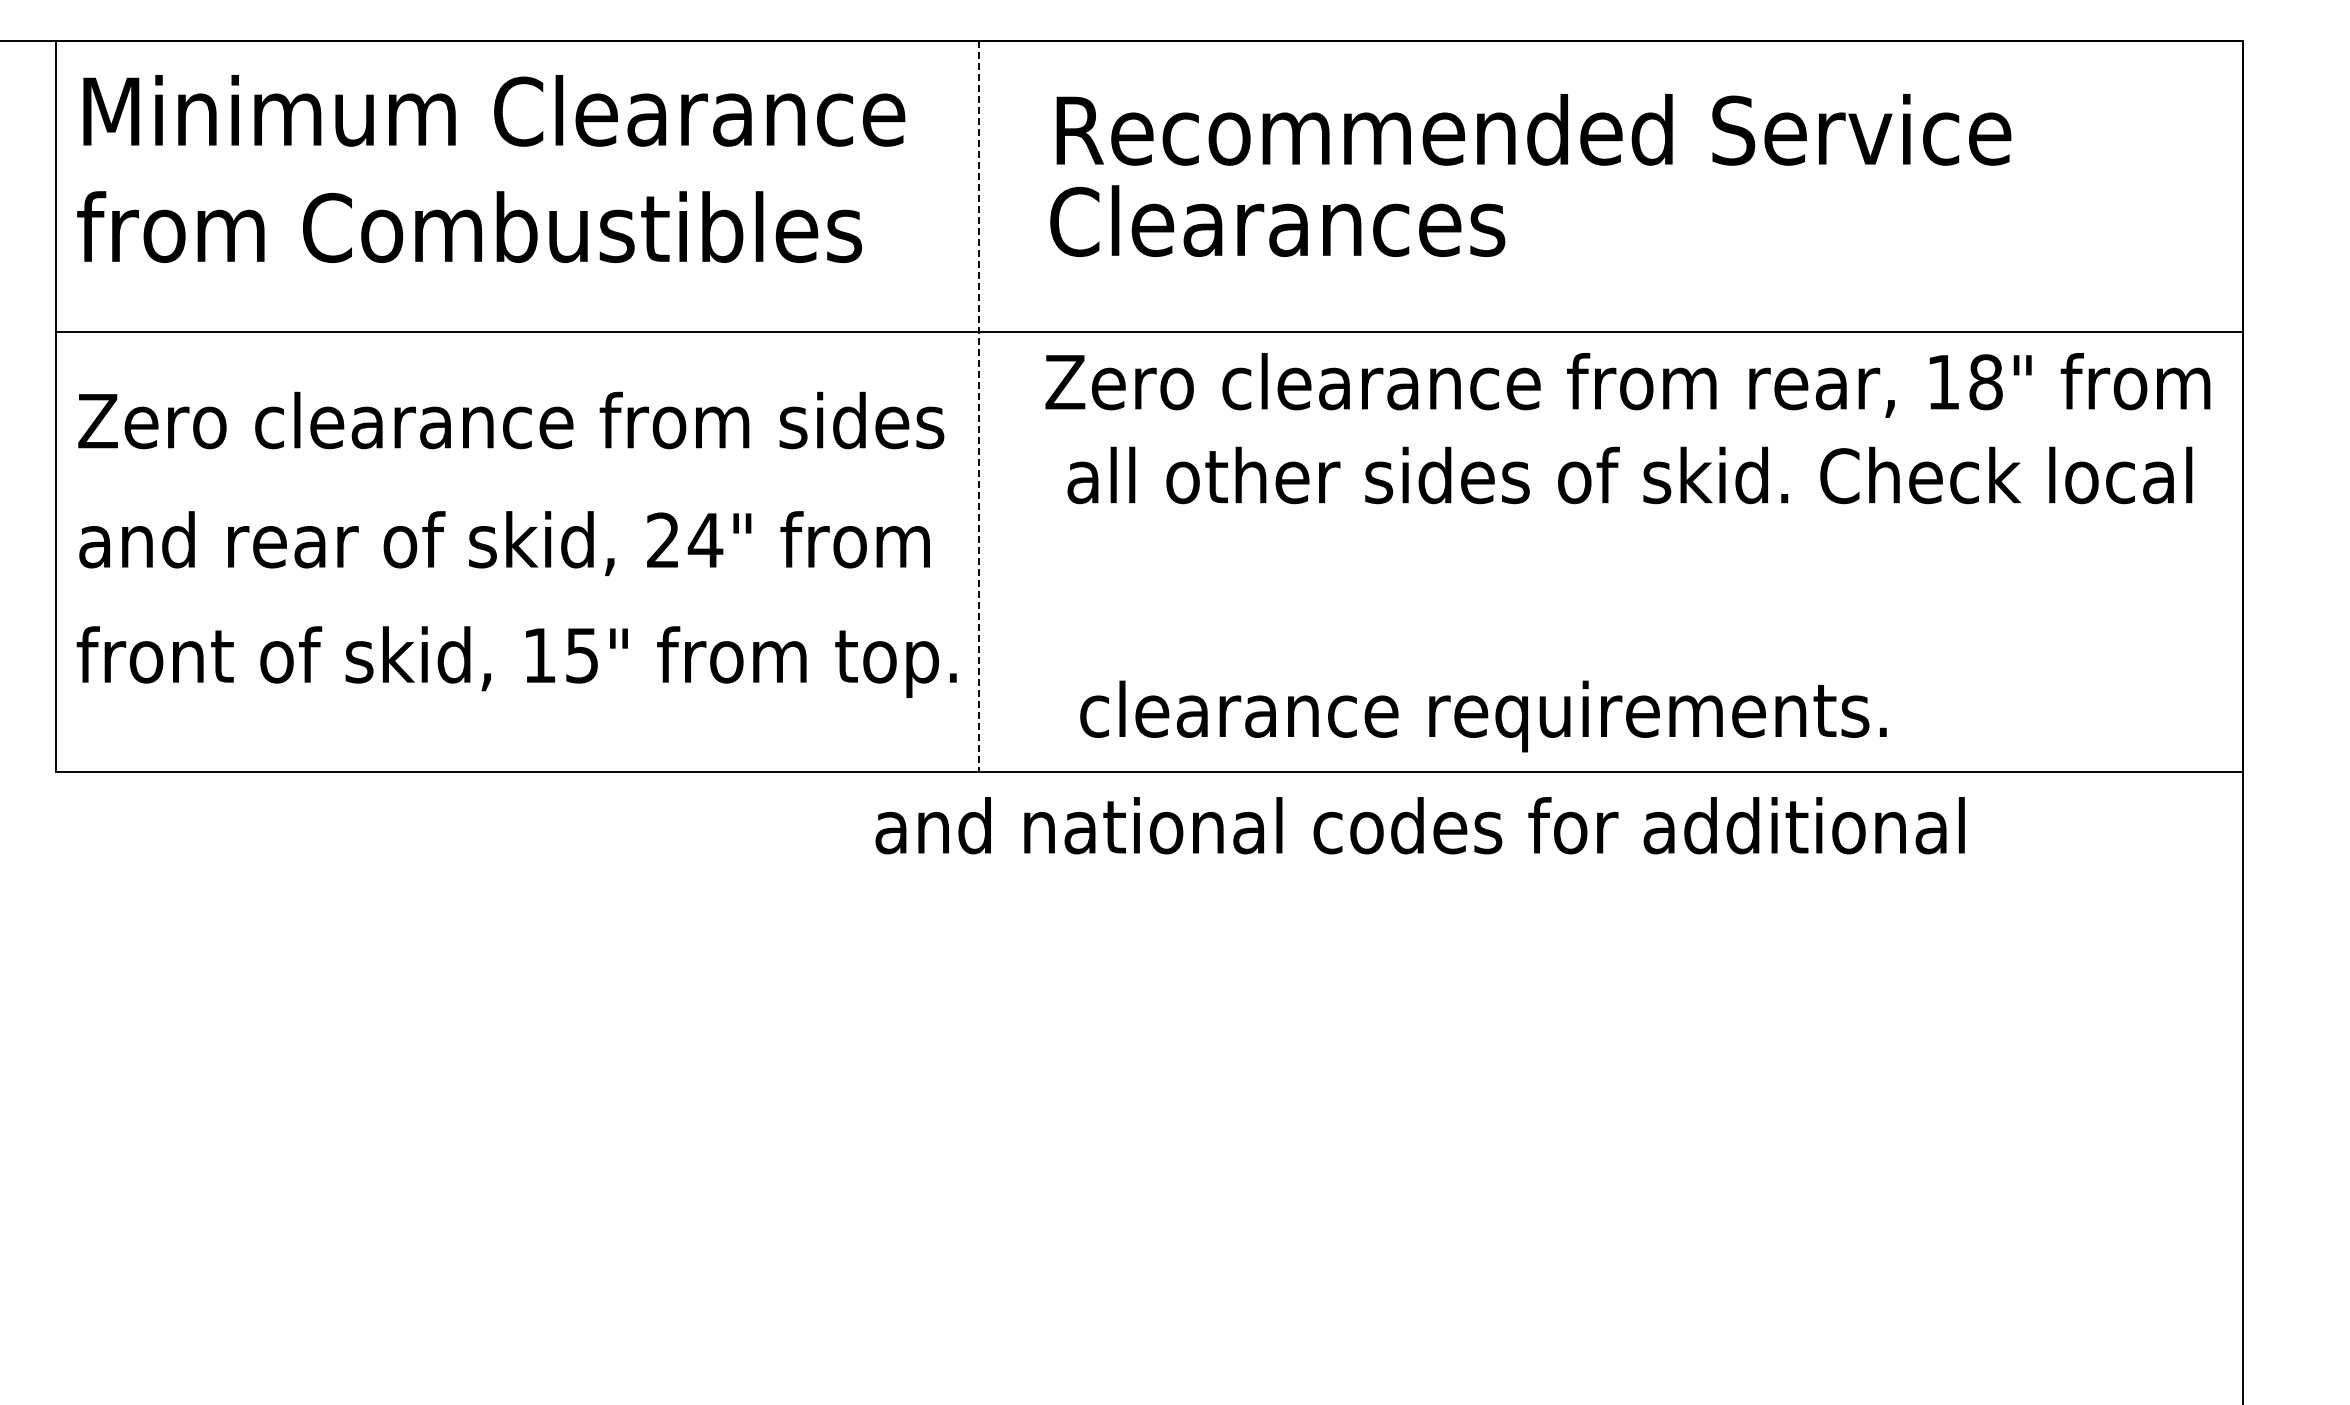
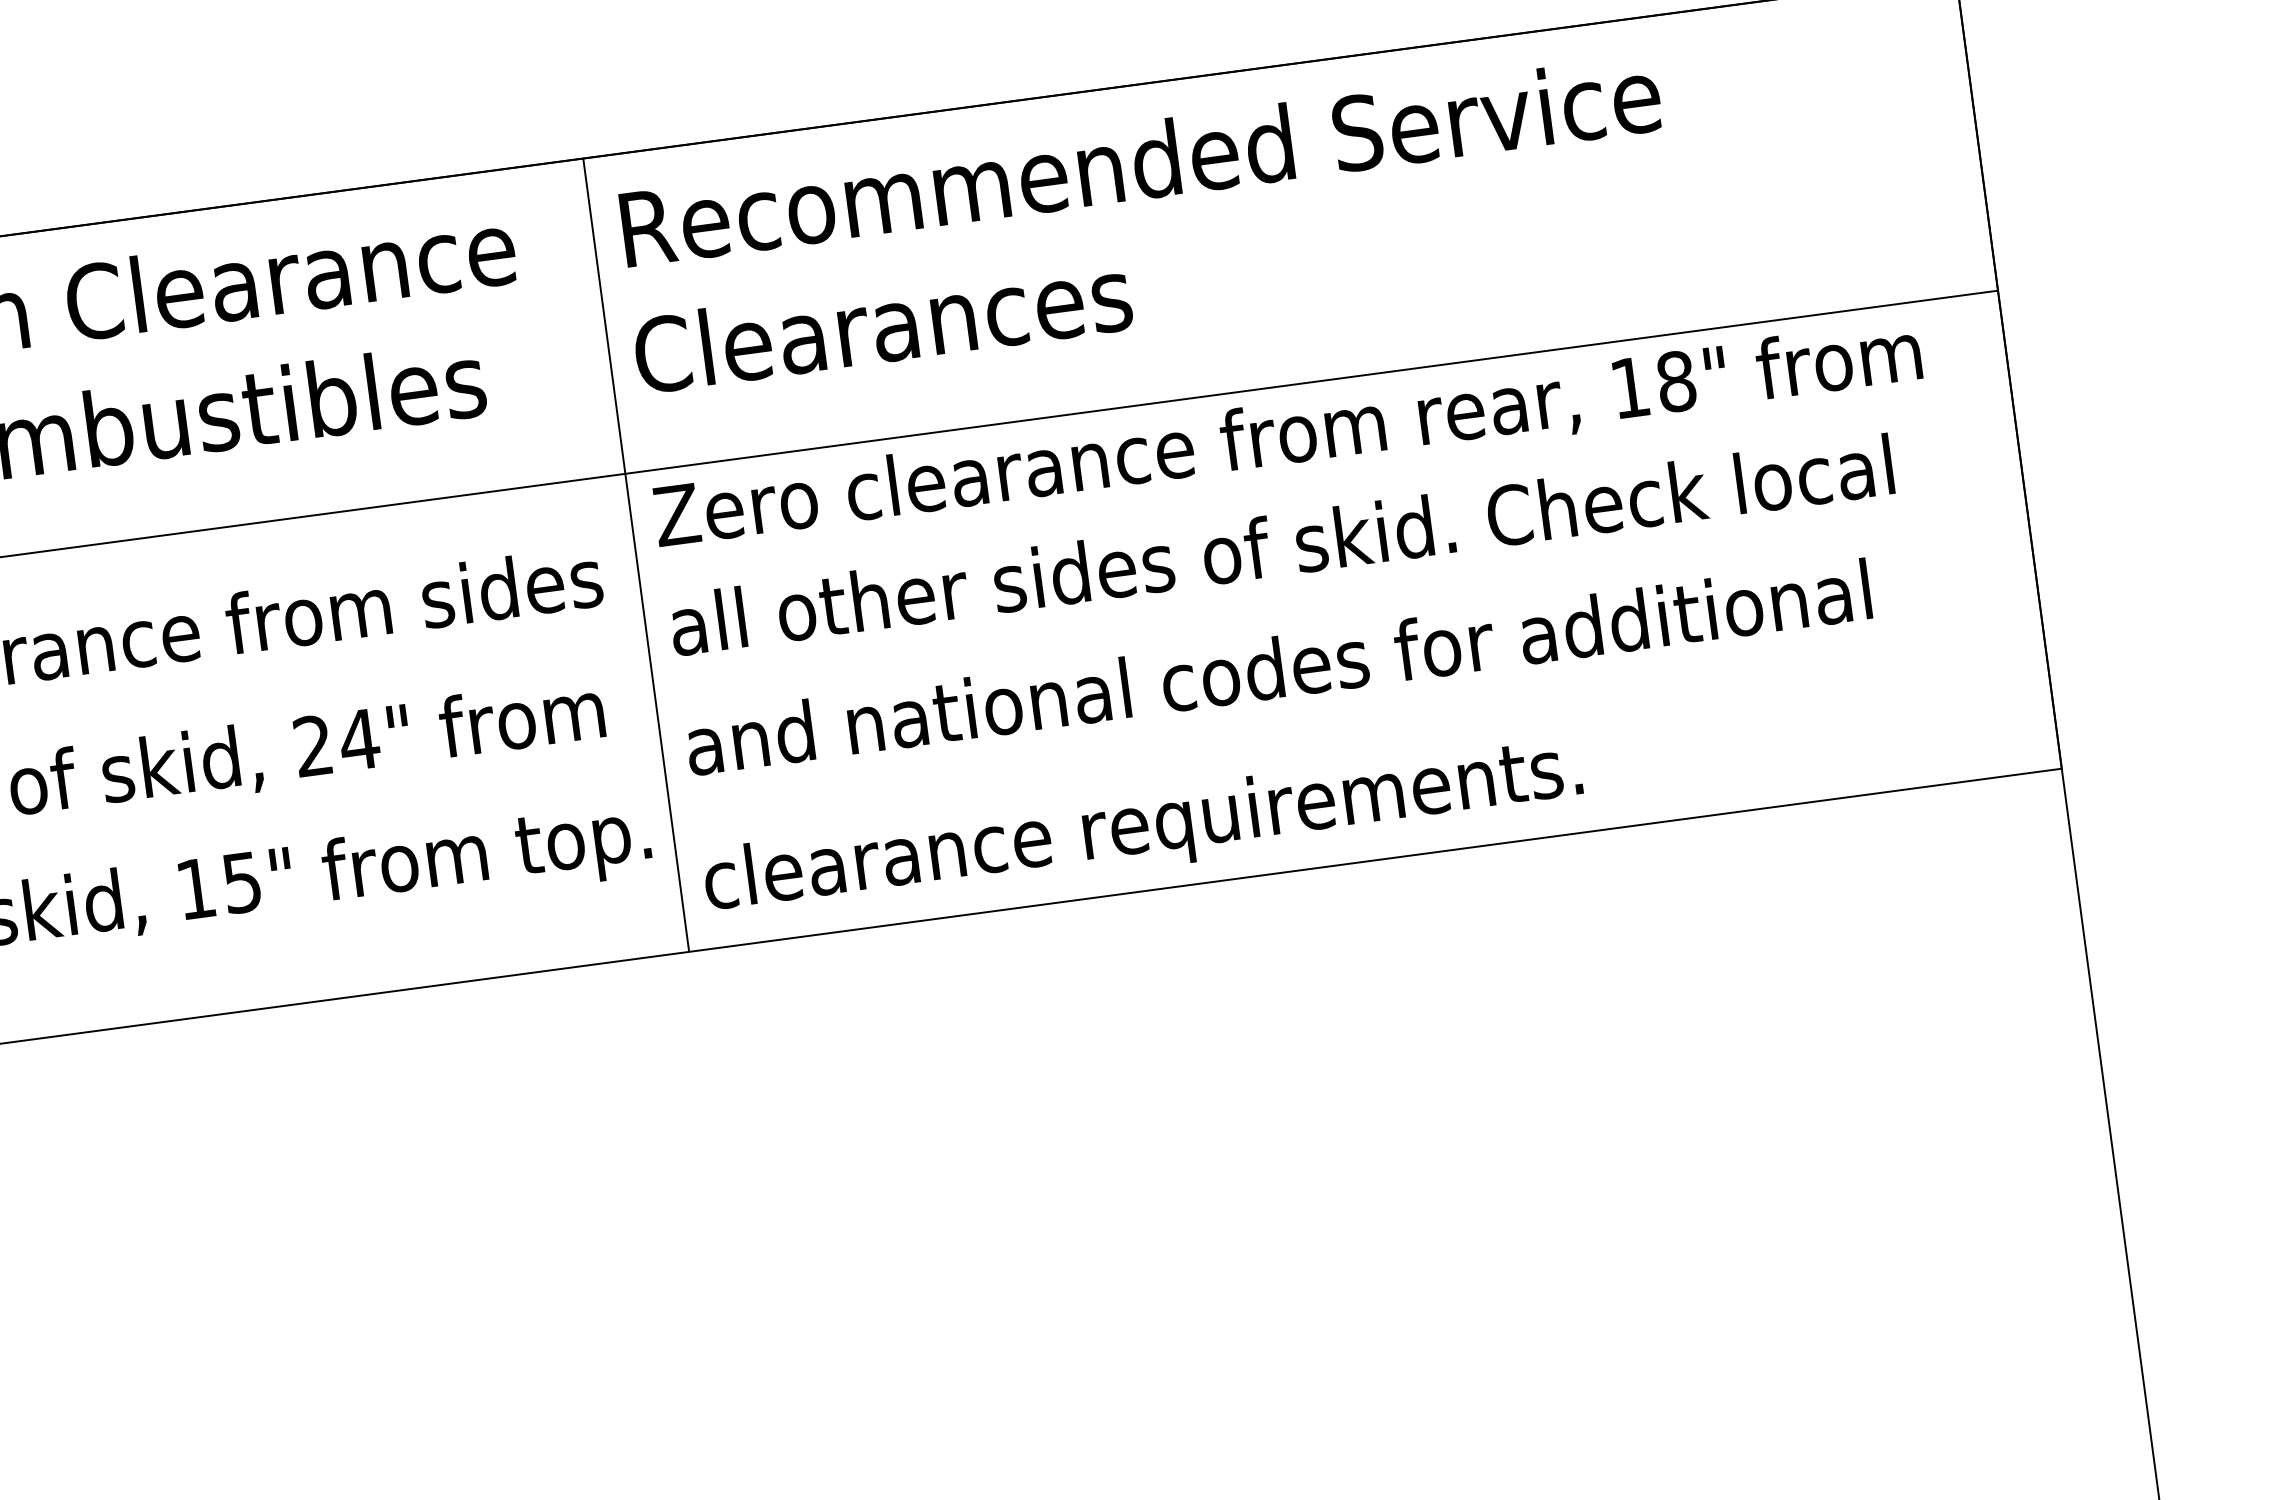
text: (1533, 129) -> (1140, 160), moved
text: (1277, 220) -> (882, 323), moved
text: (1627, 385) -> (1287, 437), moved
line: (978, 406) -> (636, 554), dashed -> solid
text: (1629, 475) -> (1281, 545), moved
text: (1483, 716) -> (1143, 829), moved
text: (1419, 825) -> (1277, 667), moved

